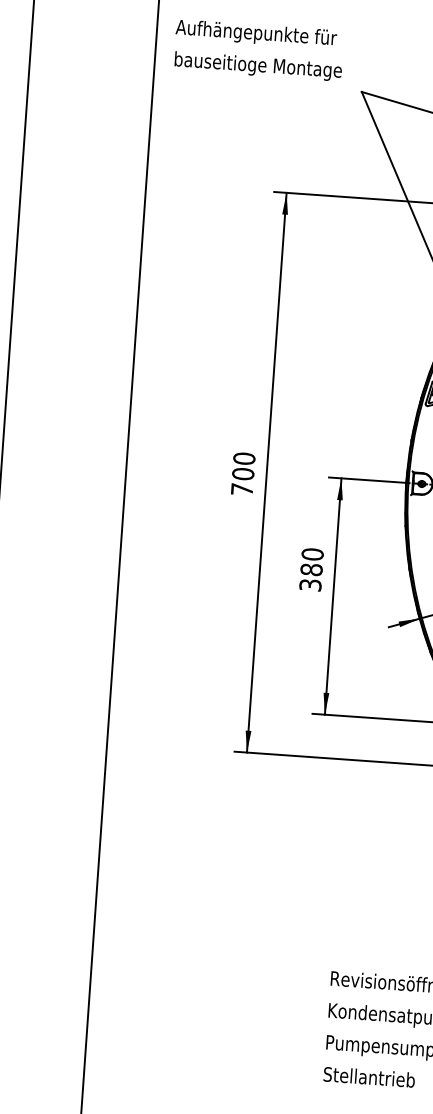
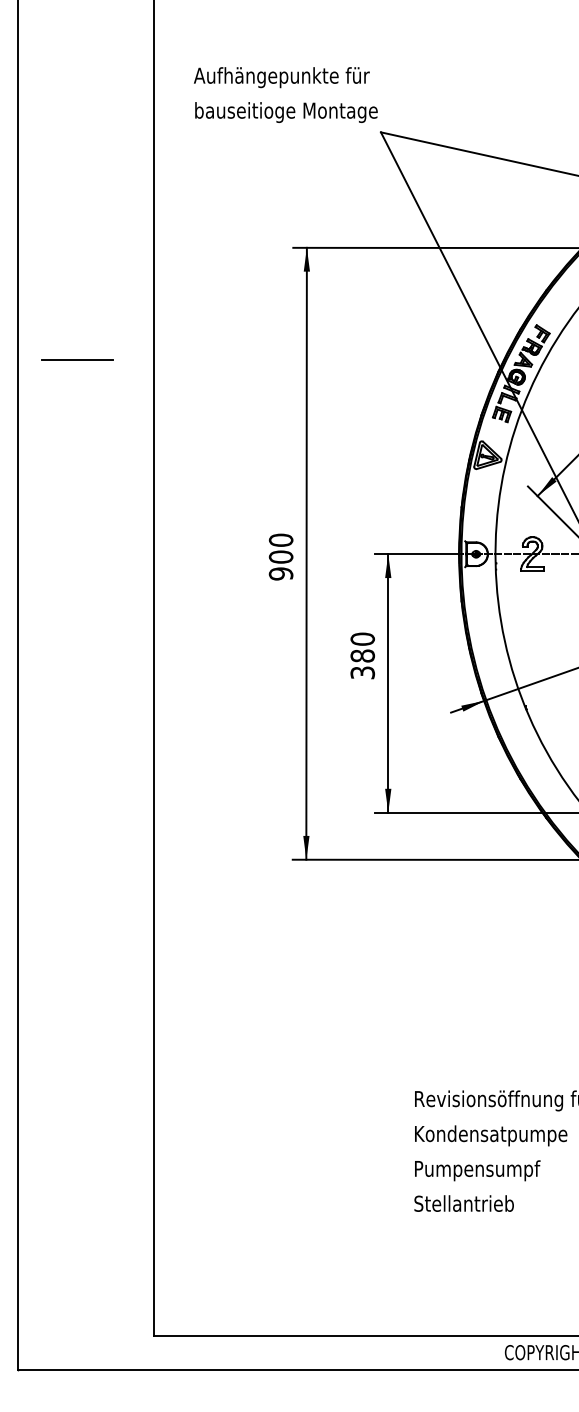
text: (258, 49) -> (285, 94), moved
line: (69, 281) -> (77, 360), added
text: (241, 489) -> (280, 573), 700 -> 900

